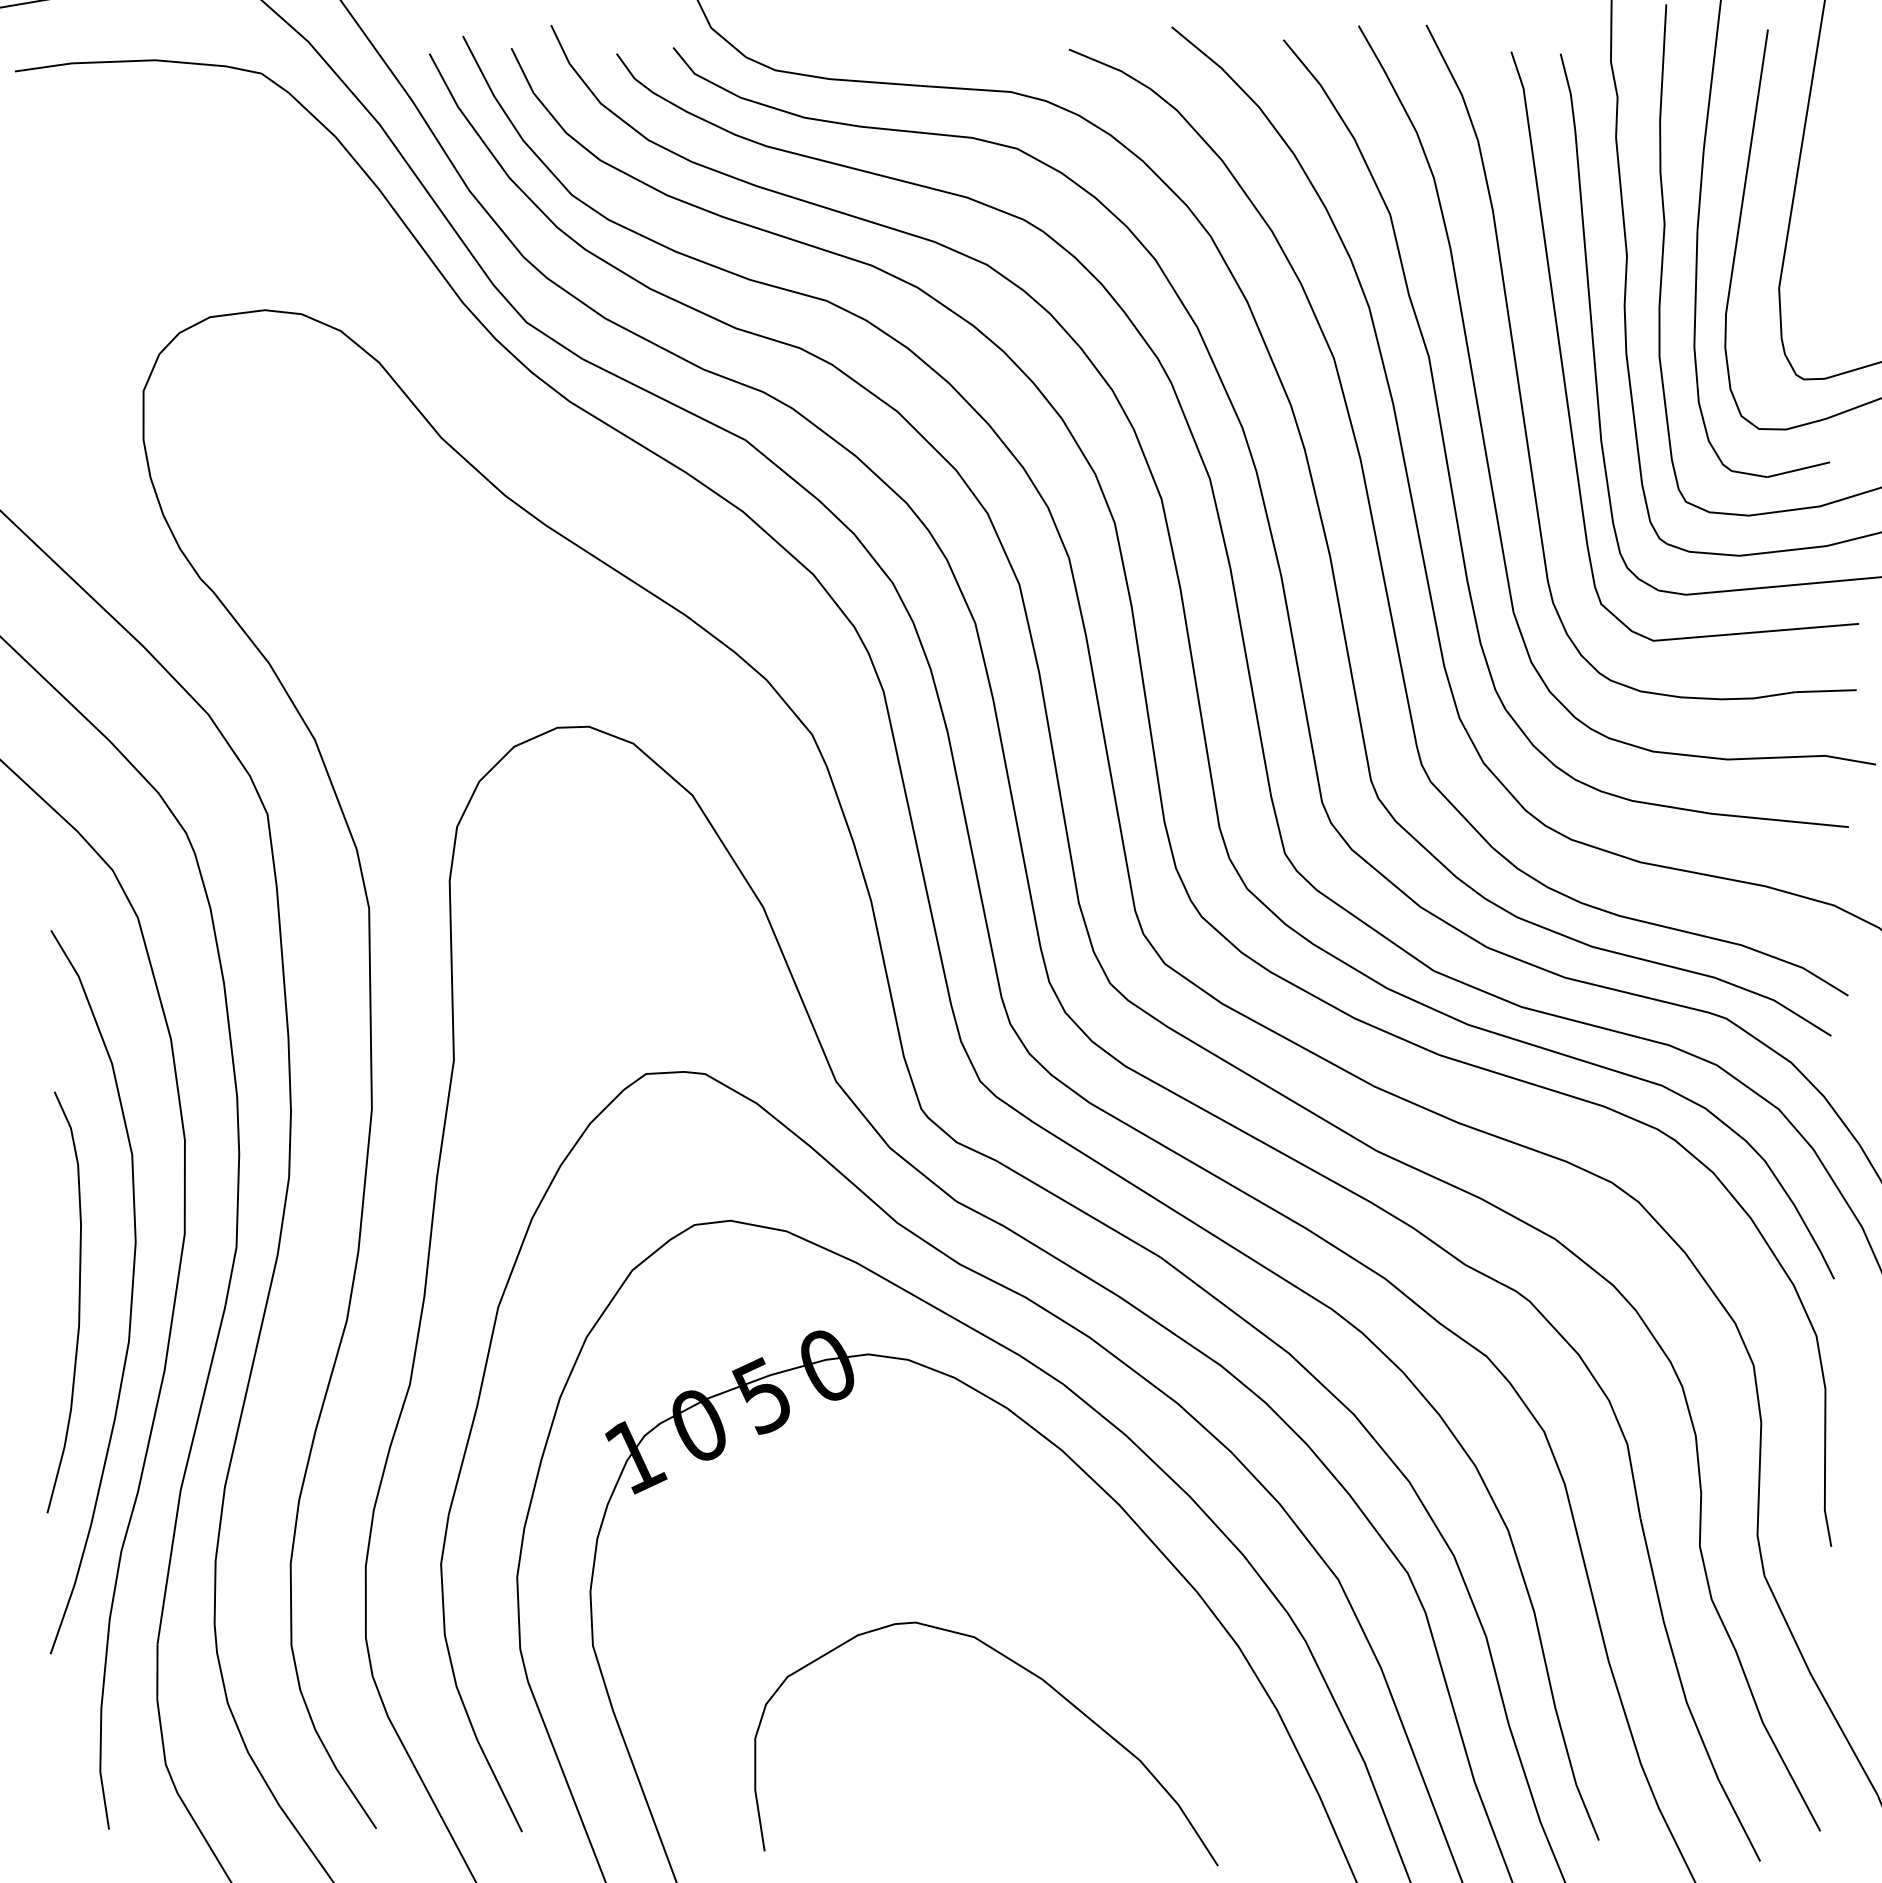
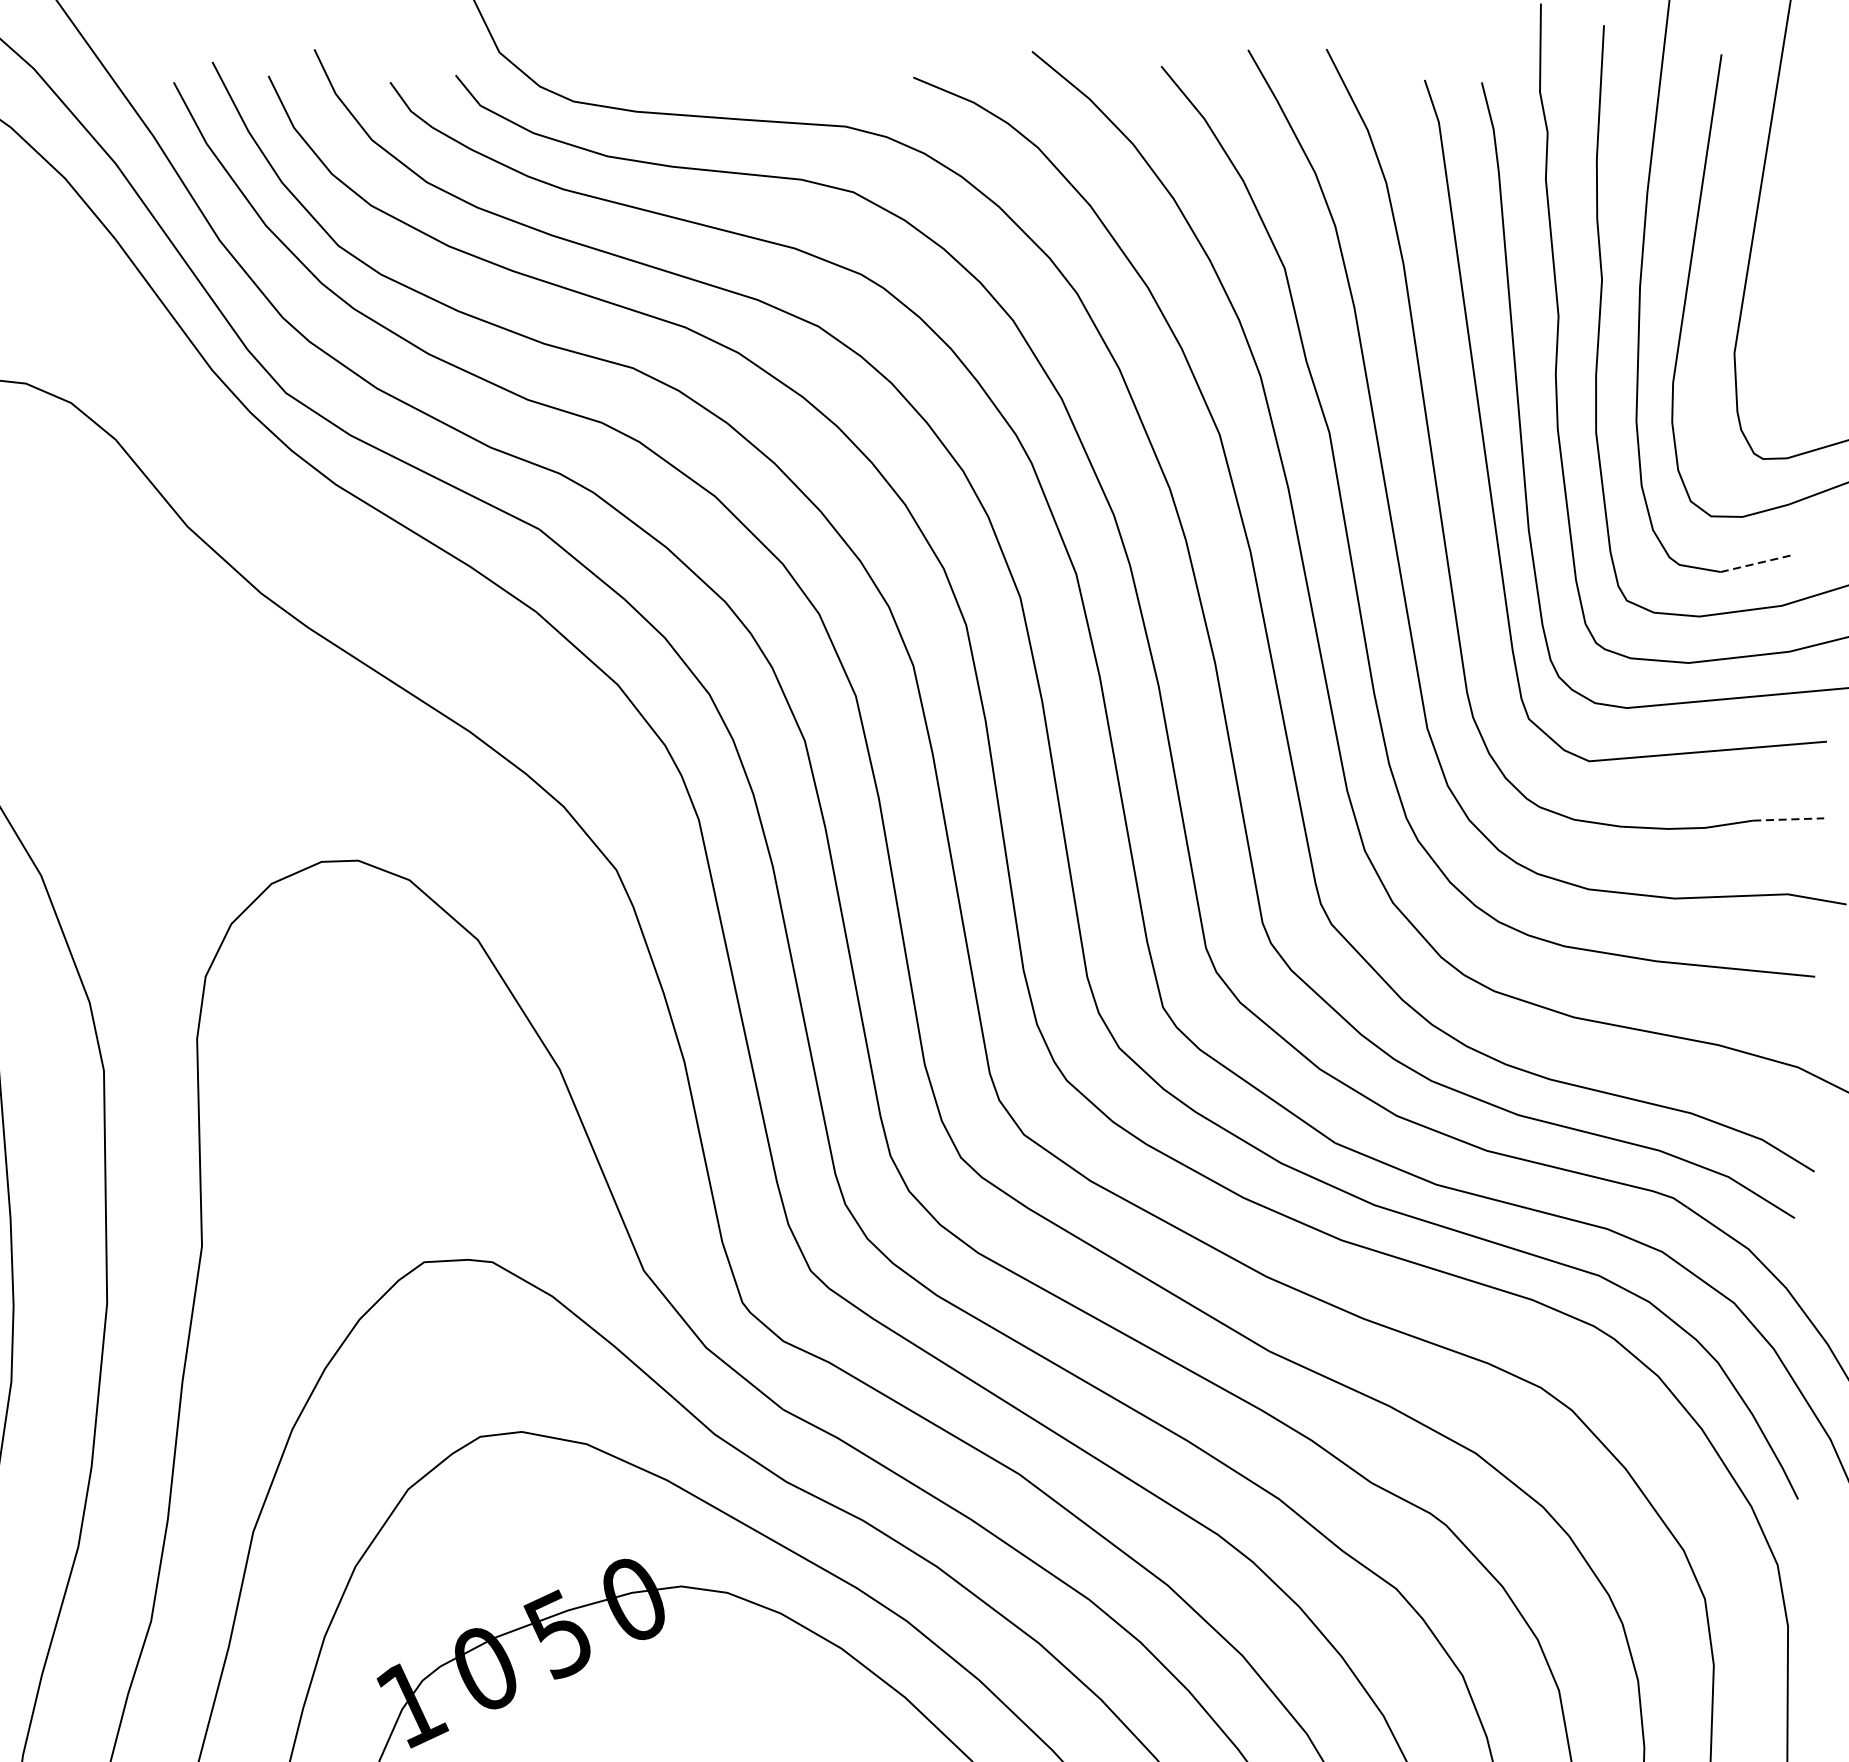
line: (1799, 469) -> (1758, 563), solid -> dashed
line: (1826, 691) -> (1789, 819), solid -> dashed

